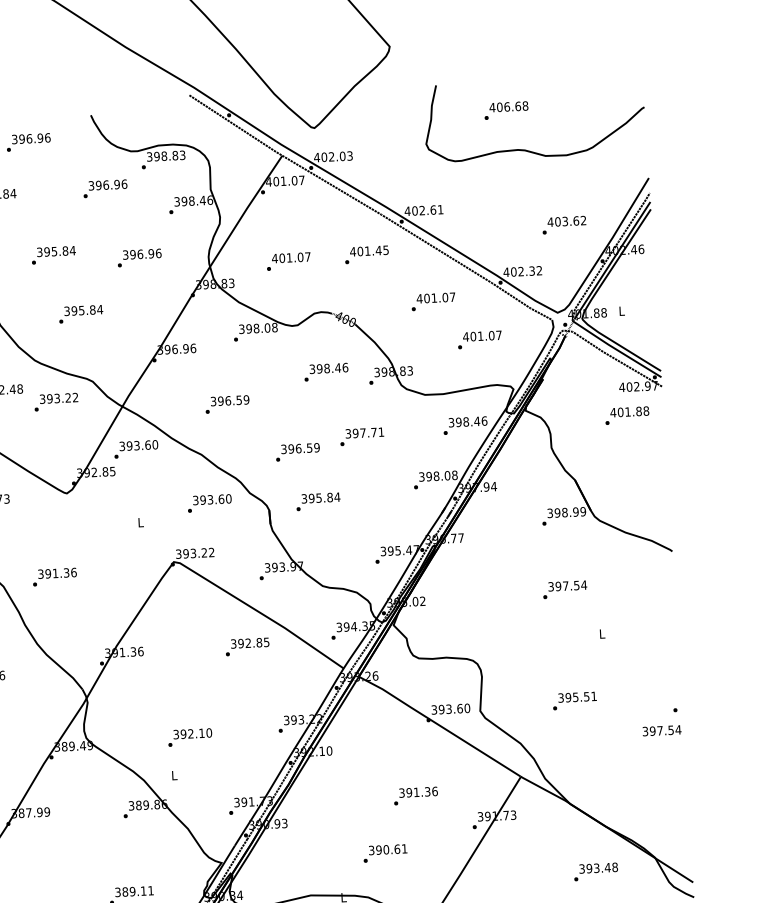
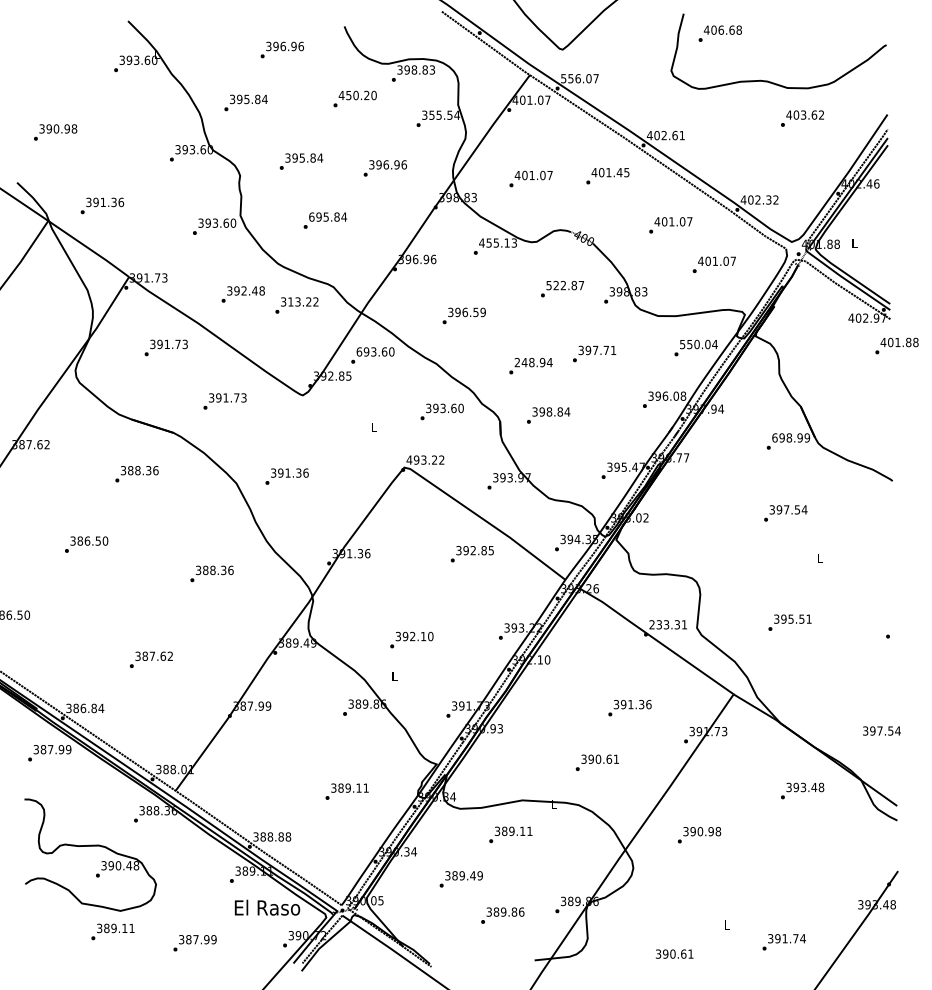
text: (505, 110) -> (719, 33), moved
text: (333, 156) -> (579, 78), 402.03 -> 556.07
text: (107, 185) -> (357, 95), 396.96 -> 450.20
text: (197, 200) -> (444, 114), 398.46 -> 355.54
text: (564, 225) -> (802, 118), moved
text: (66, 310) -> (311, 216), 395.84 -> 695.84
text: (258, 327) -> (498, 242), 398.08 -> 455.13
text: (329, 368) -> (565, 285), 398.46 -> 522.87
text: (49, 398) -> (290, 301), 393.22 -> 313.22
text: (626, 415) -> (896, 345), moved
text: (467, 421) -> (698, 344), 398.46 -> 550.04
text: (122, 445) -> (359, 351), 393.60 -> 693.60
text: (300, 448) -> (533, 362), 396.59 -> 248.94
text: (436, 475) -> (665, 395), 398.08 -> 396.08
text: (319, 497) -> (549, 411), 395.84 -> 398.84
text: (549, 512) -> (774, 437), 398.99 -> 698.99
text: (178, 553) -> (409, 459), 393.22 -> 493.22
text: (451, 708) -> (668, 624), 393.60 -> 233.31
text: (661, 730) -> (881, 730), moved

